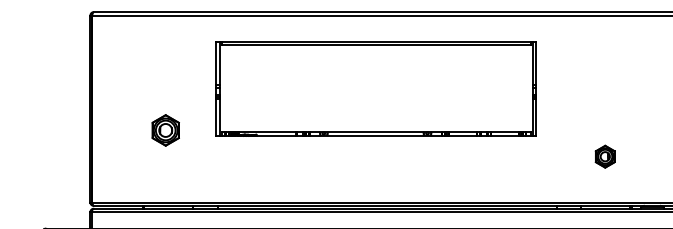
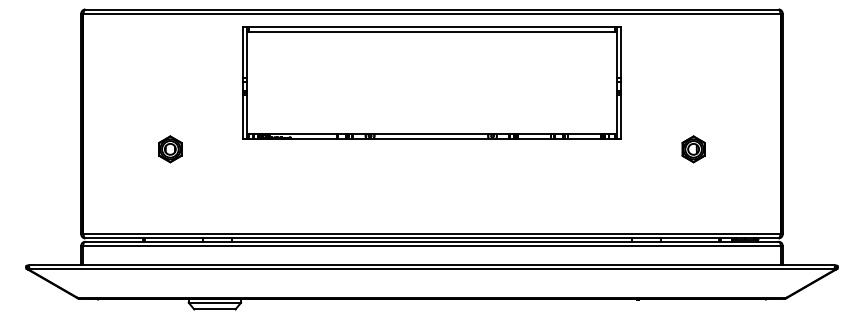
part: (375, 88) -> (431, 82), moved
part: (165, 130) -> (170, 149), size x0.71
part: (605, 156) -> (693, 149), moved

